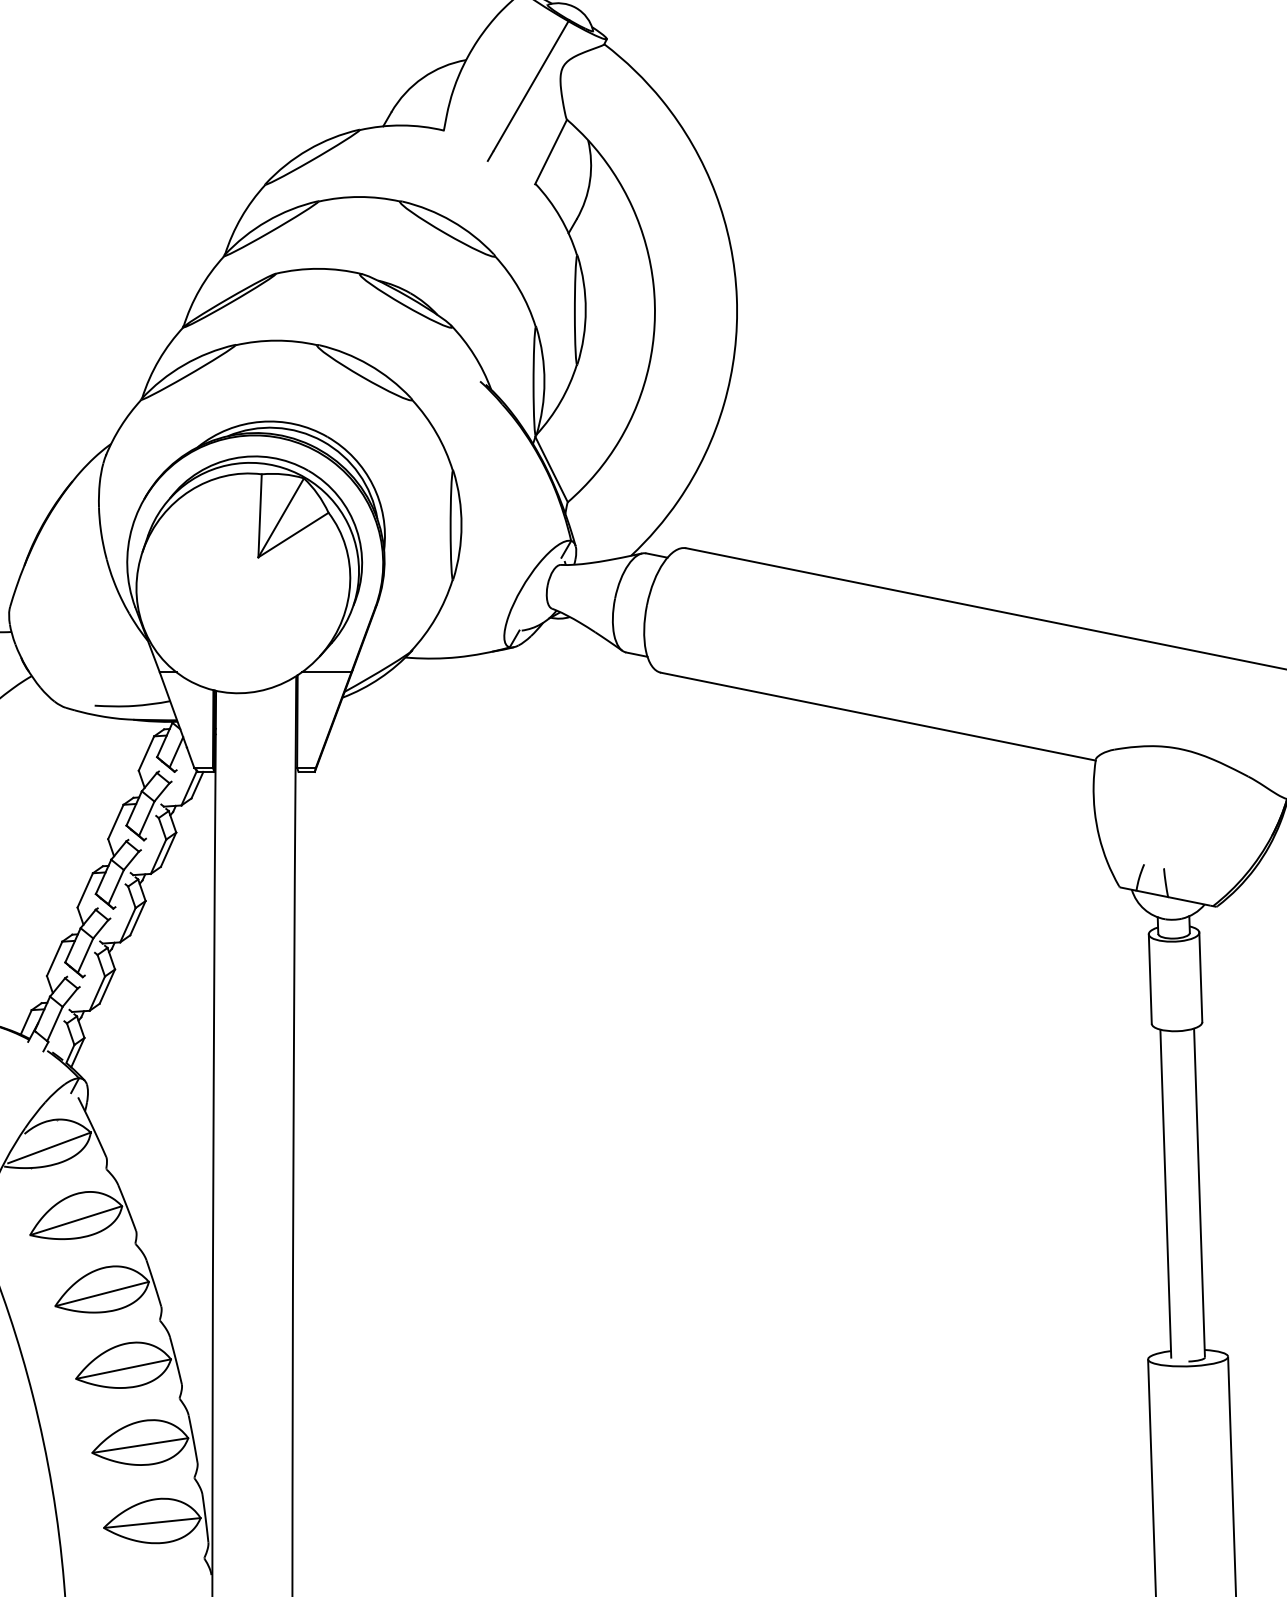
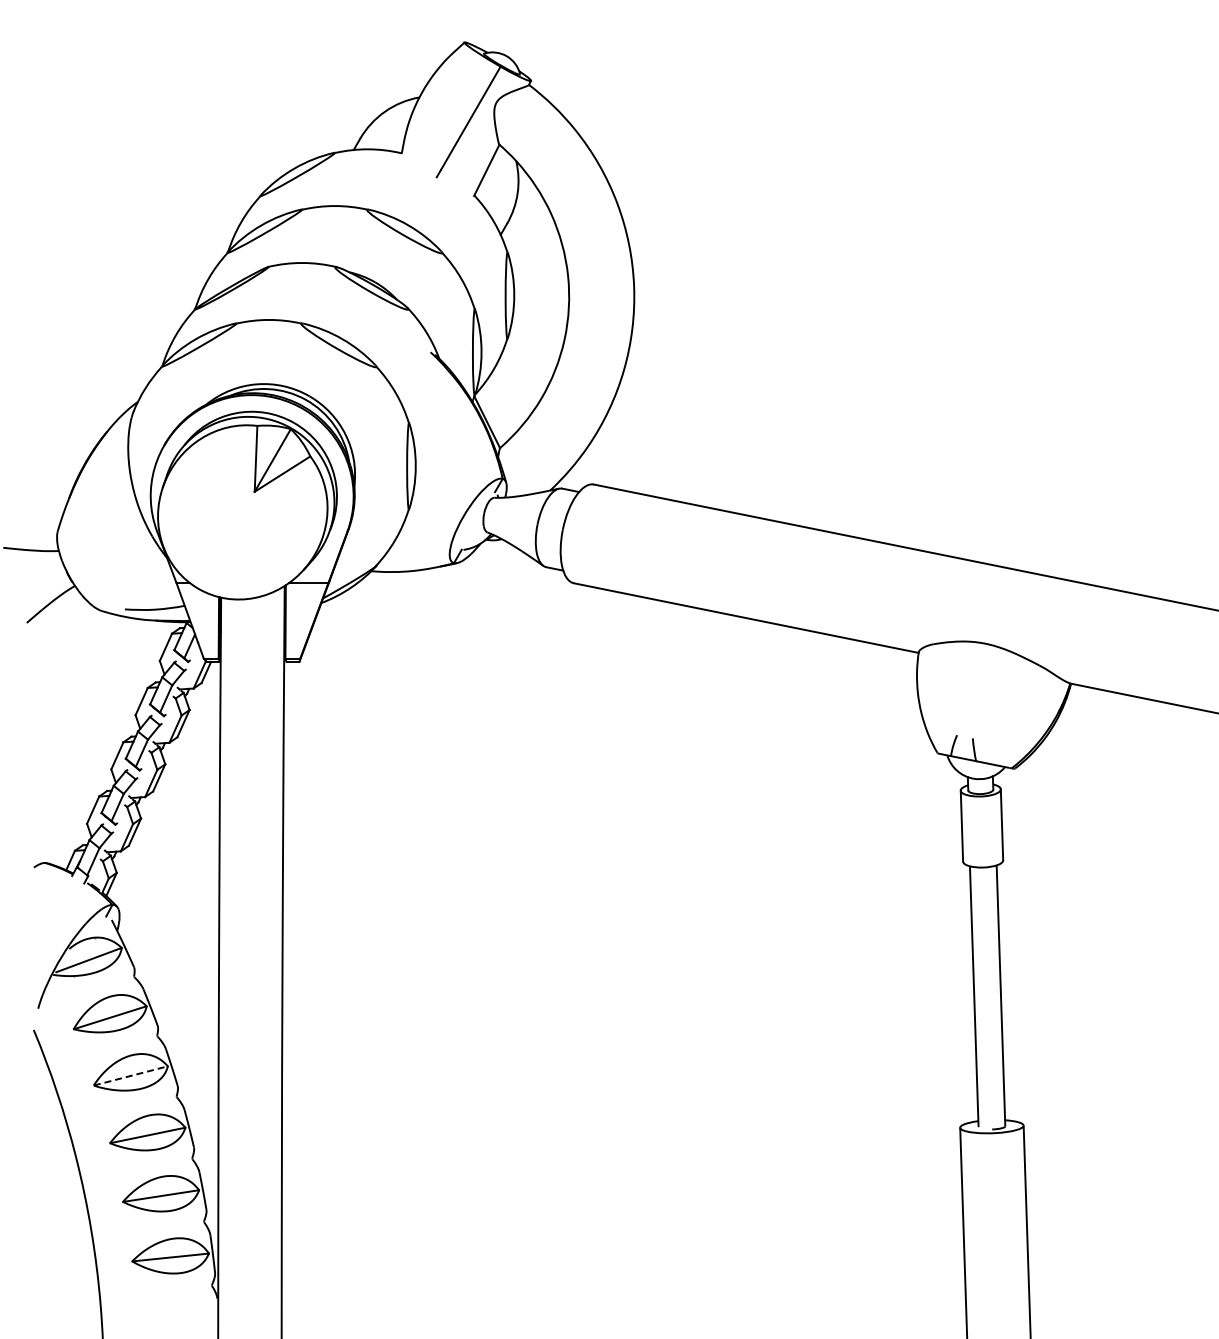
line: (103, 1293) -> (131, 1075), solid -> dashed

